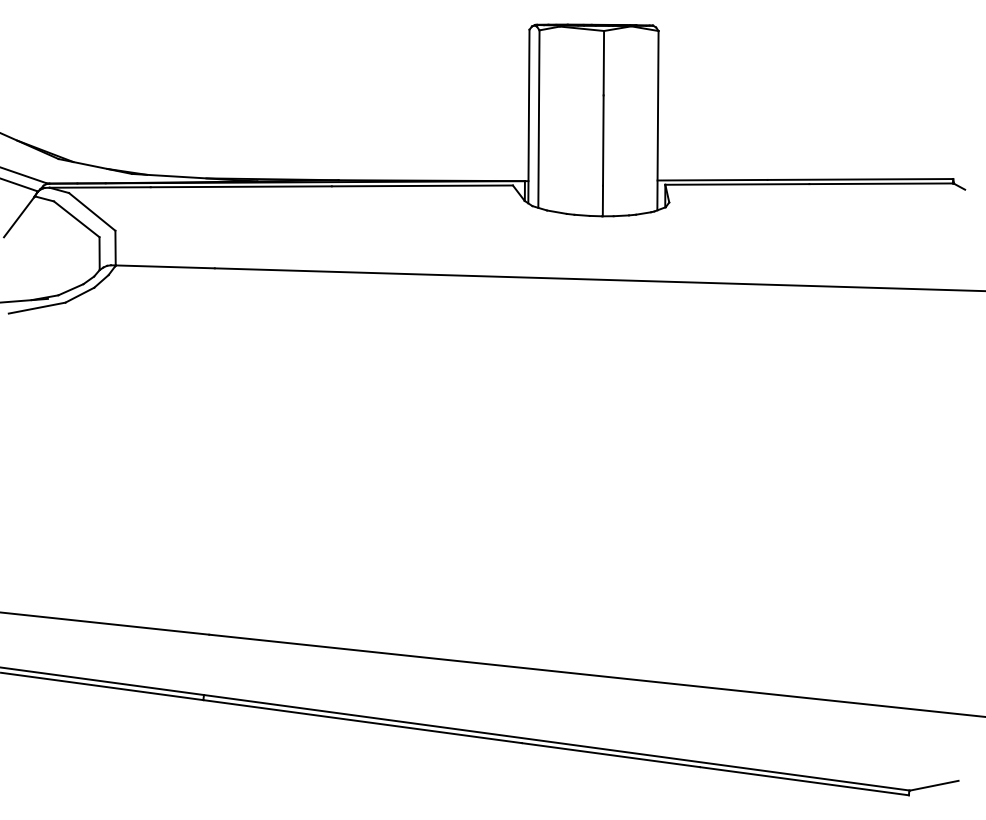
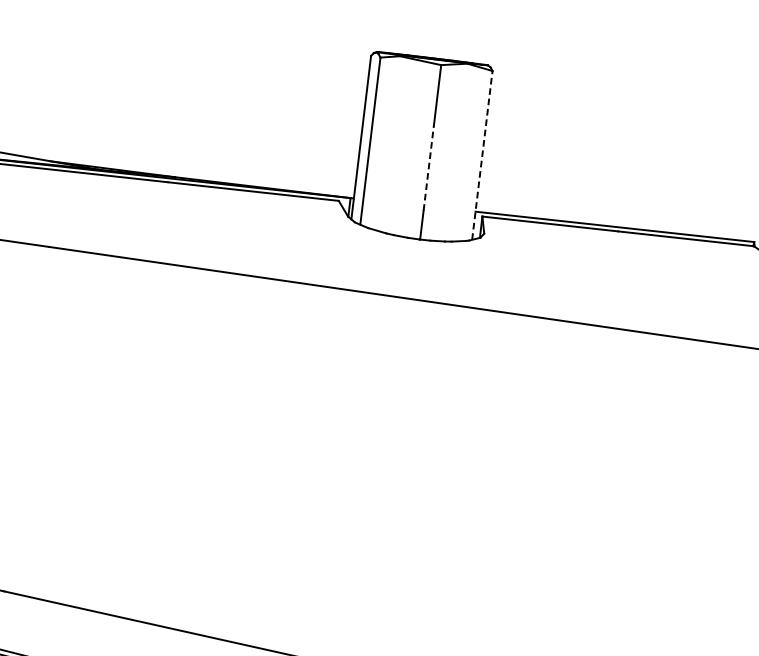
line: (657, 120) -> (481, 155), solid -> dashed
line: (603, 140) -> (428, 168), solid -> dashed

